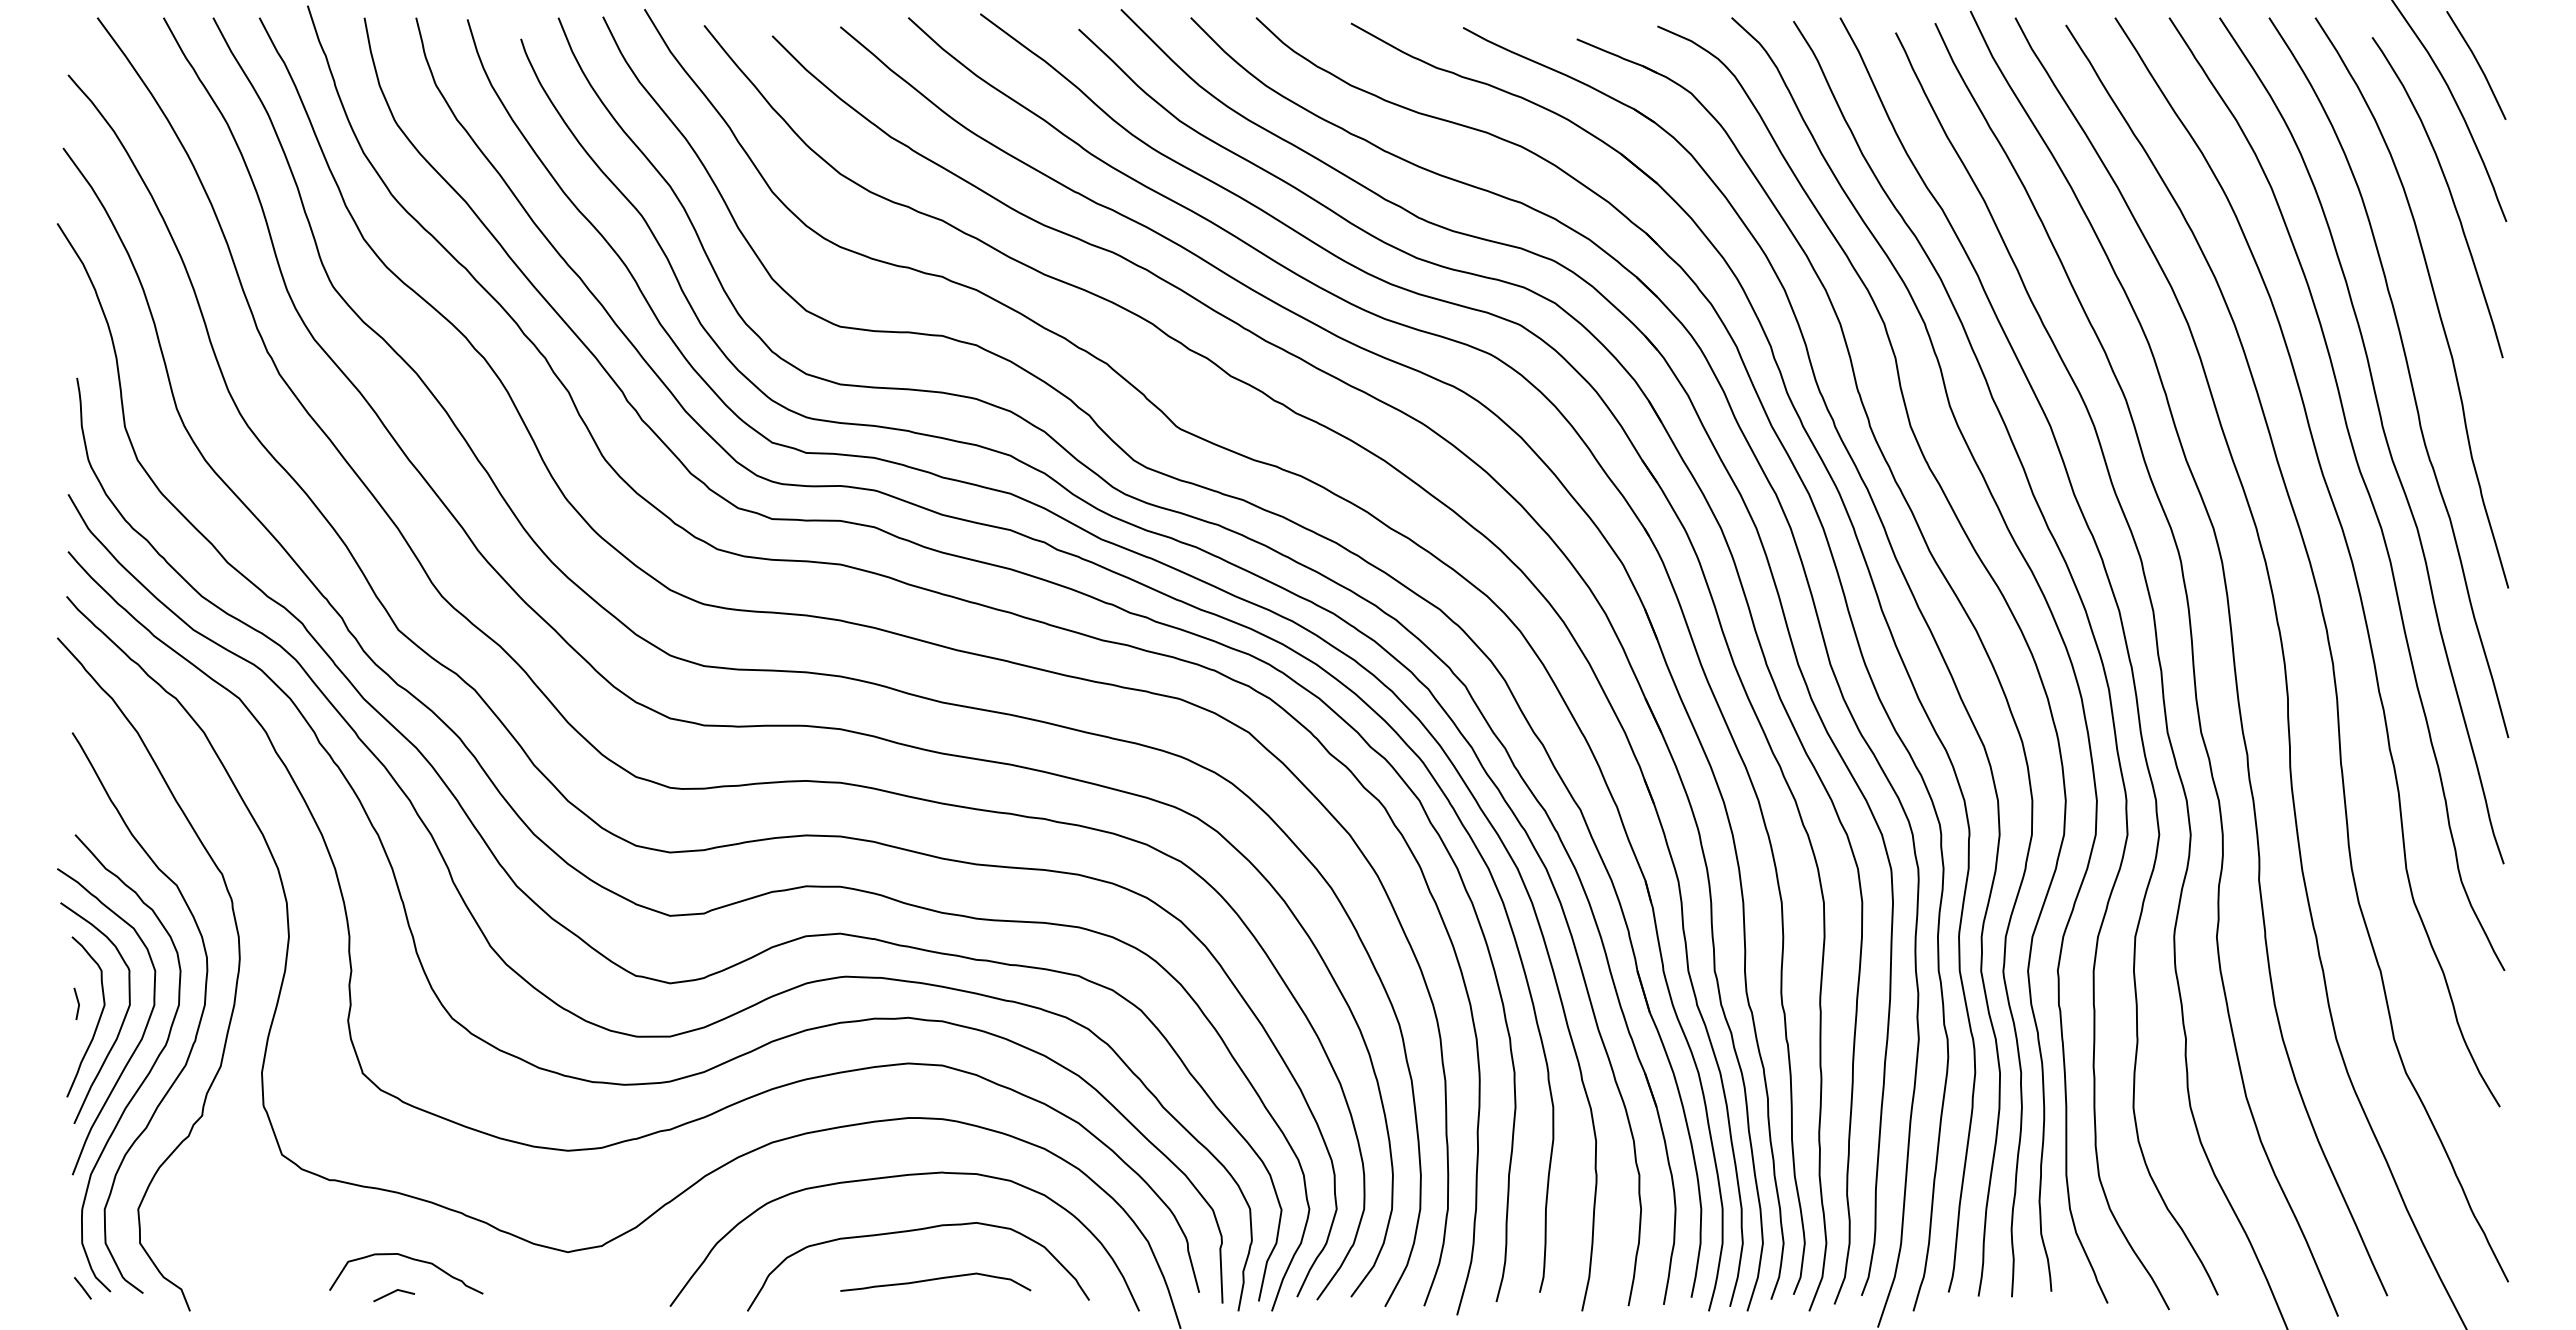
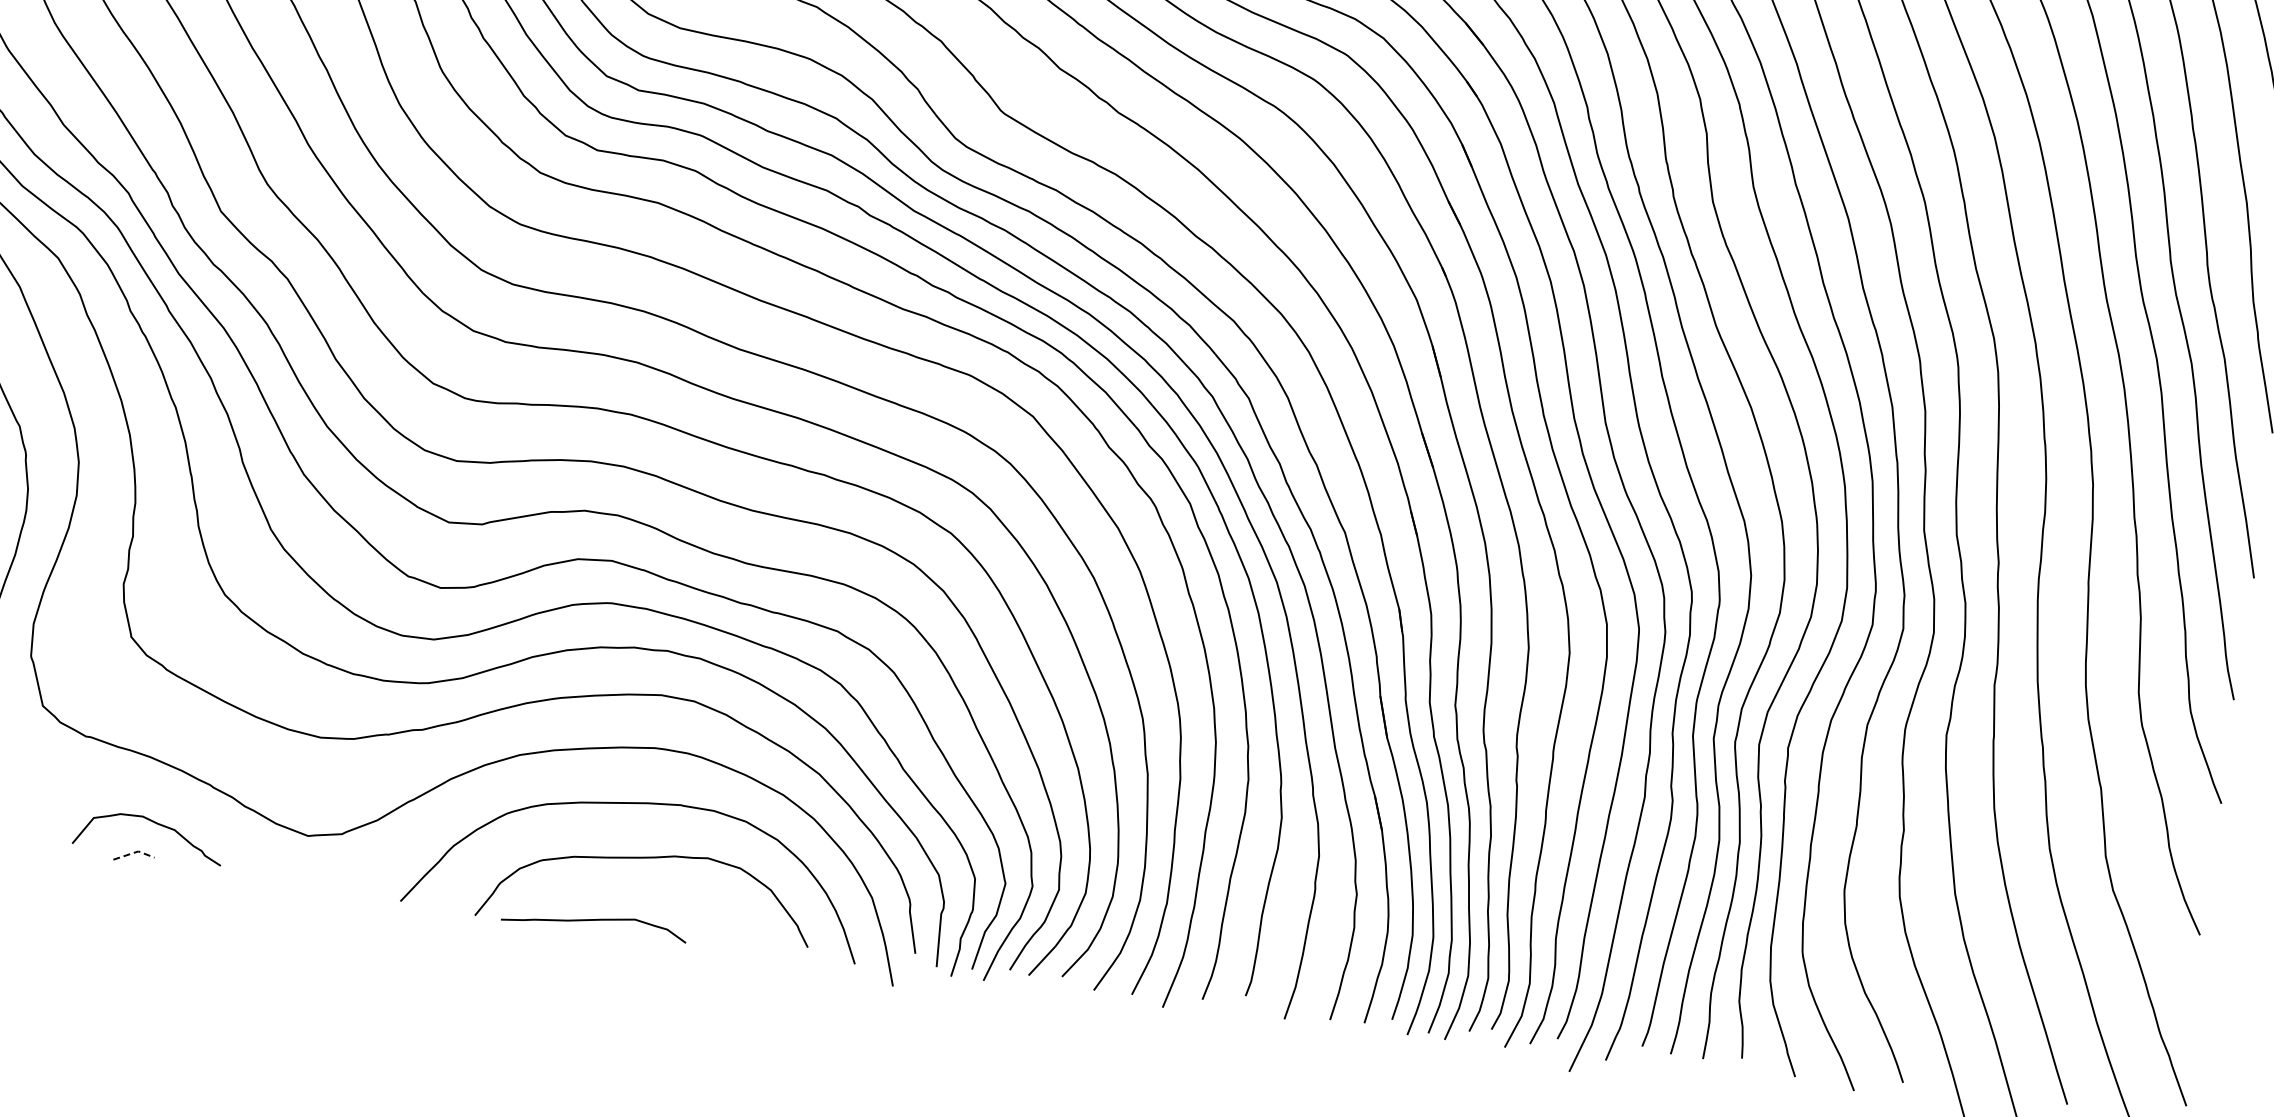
curve: (934, 1280) -> (593, 921), moved
line: (394, 1291) -> (135, 852), solid -> dashed

